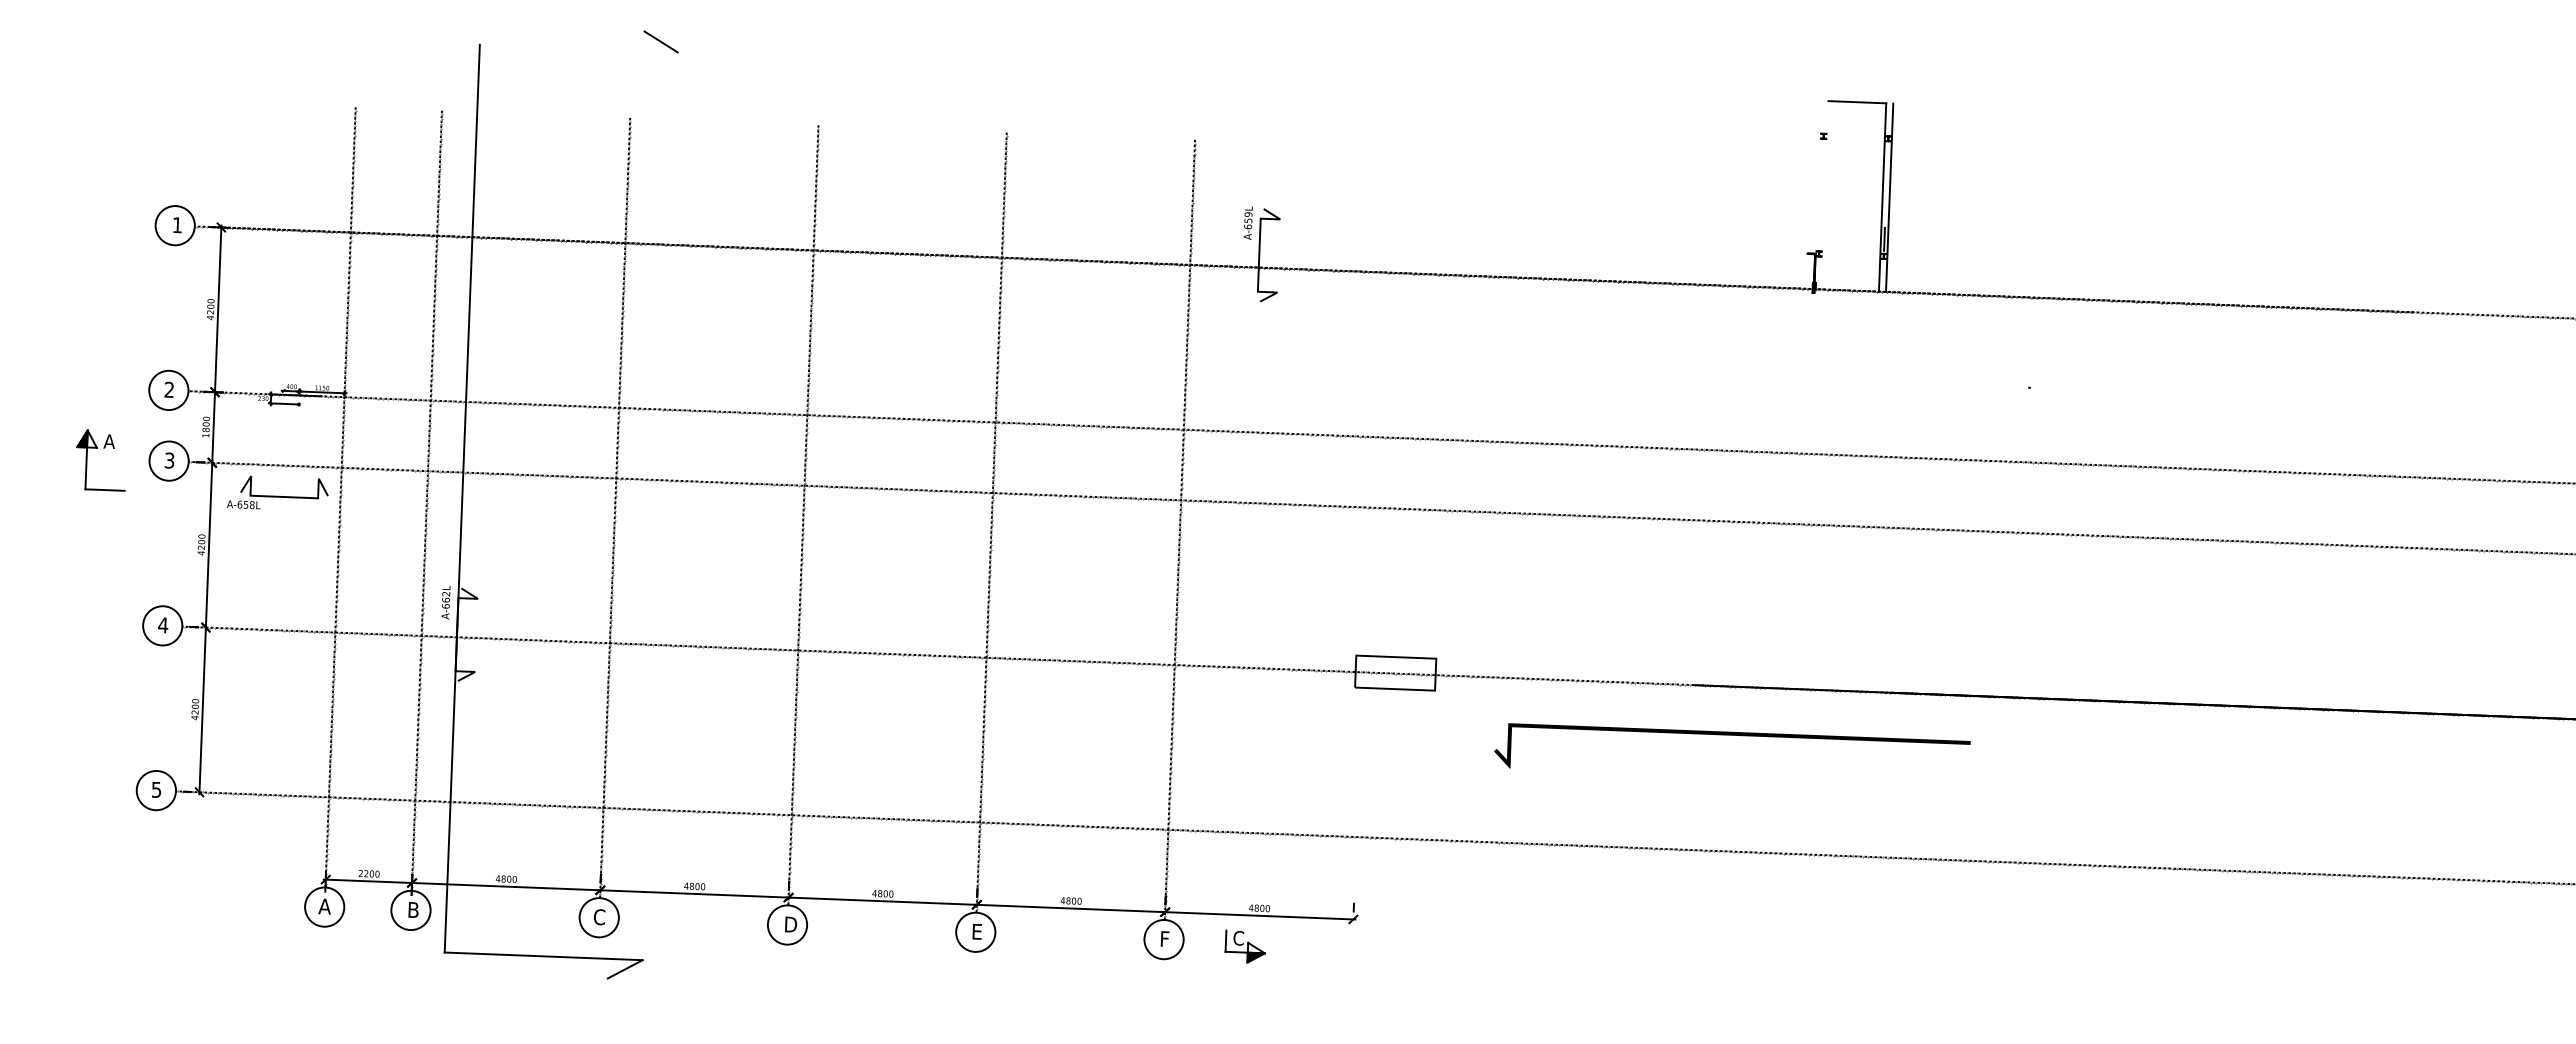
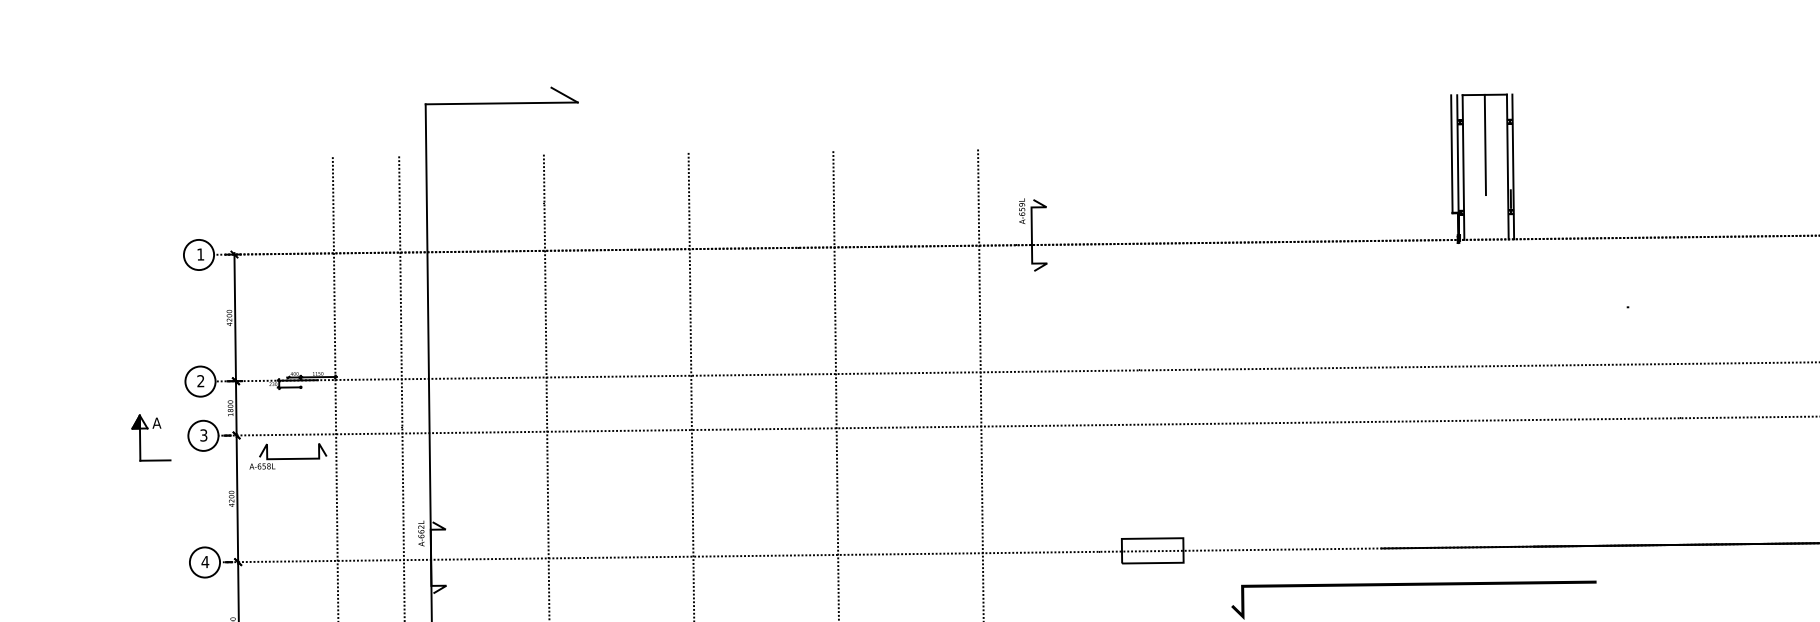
line: (578, 48) -> (501, 103), added
line: (1854, 167) -> (1485, 145), added
line: (1810, 176) -> (1451, 153), added
line: (1817, 191) -> (1457, 164), added
line: (1824, 195) -> (1463, 167), added

